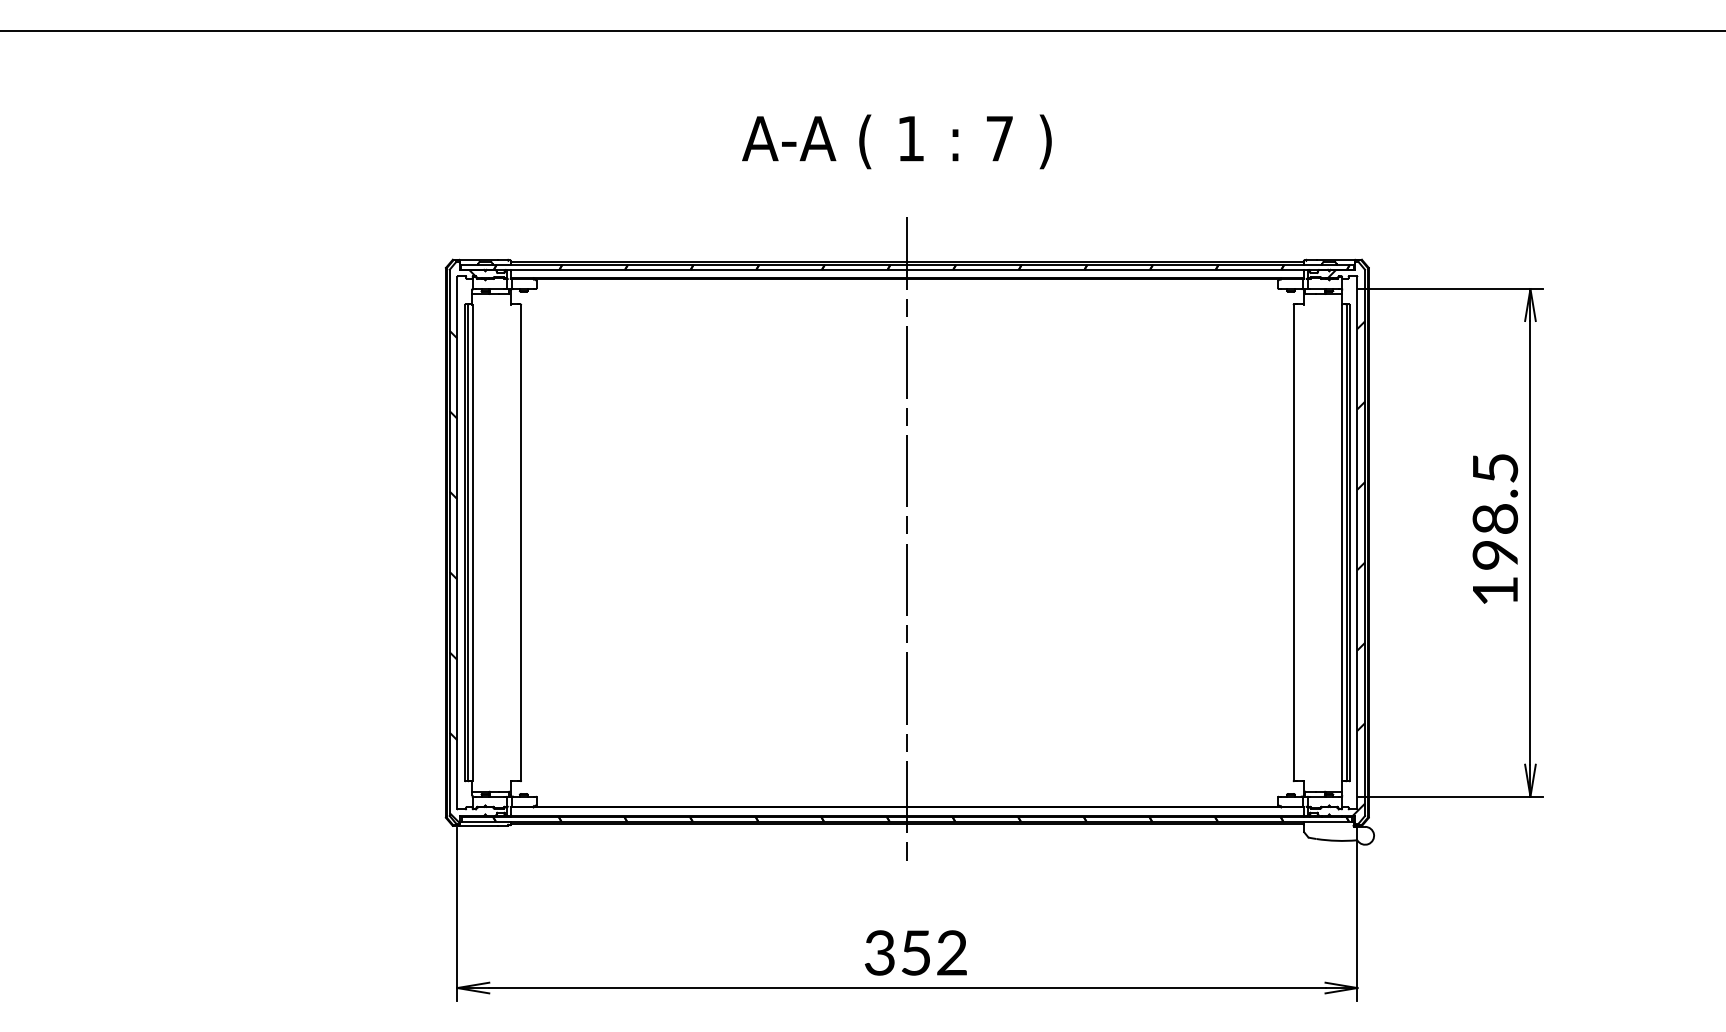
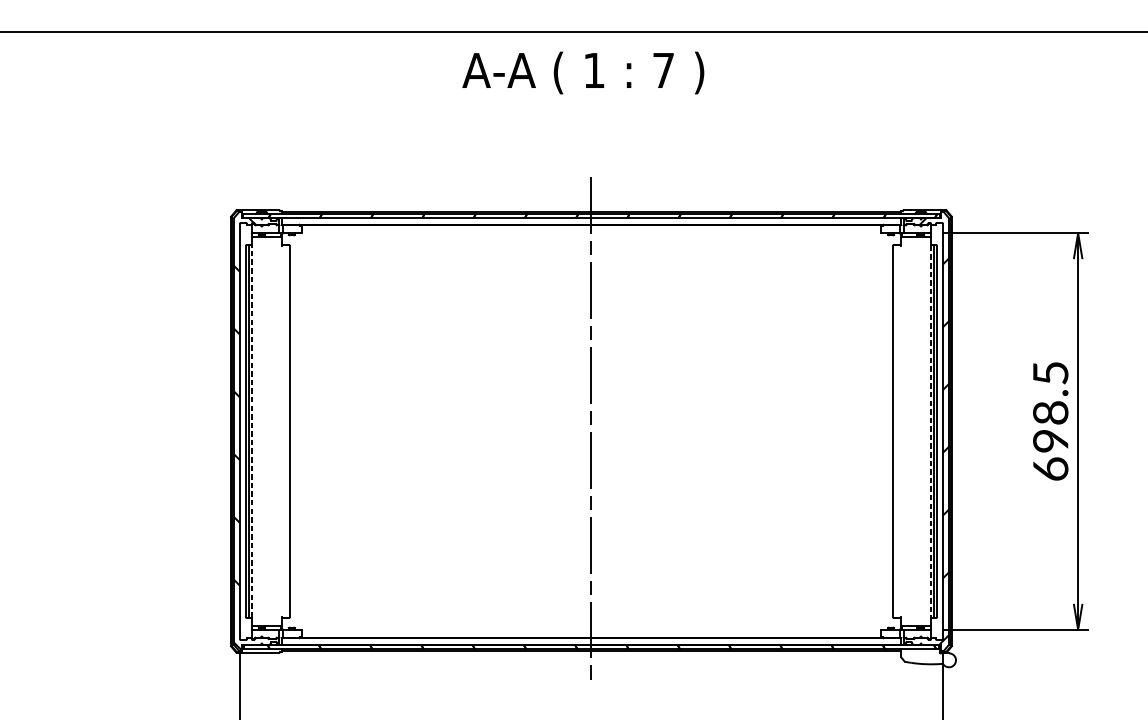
text: (896, 141) -> (582, 72), moved
line: (472, 542) -> (251, 431), solid -> dashed
line: (1342, 542) -> (931, 431), solid -> dashed
text: (1495, 590) -> (1050, 468), 198.5 -> 698.5

